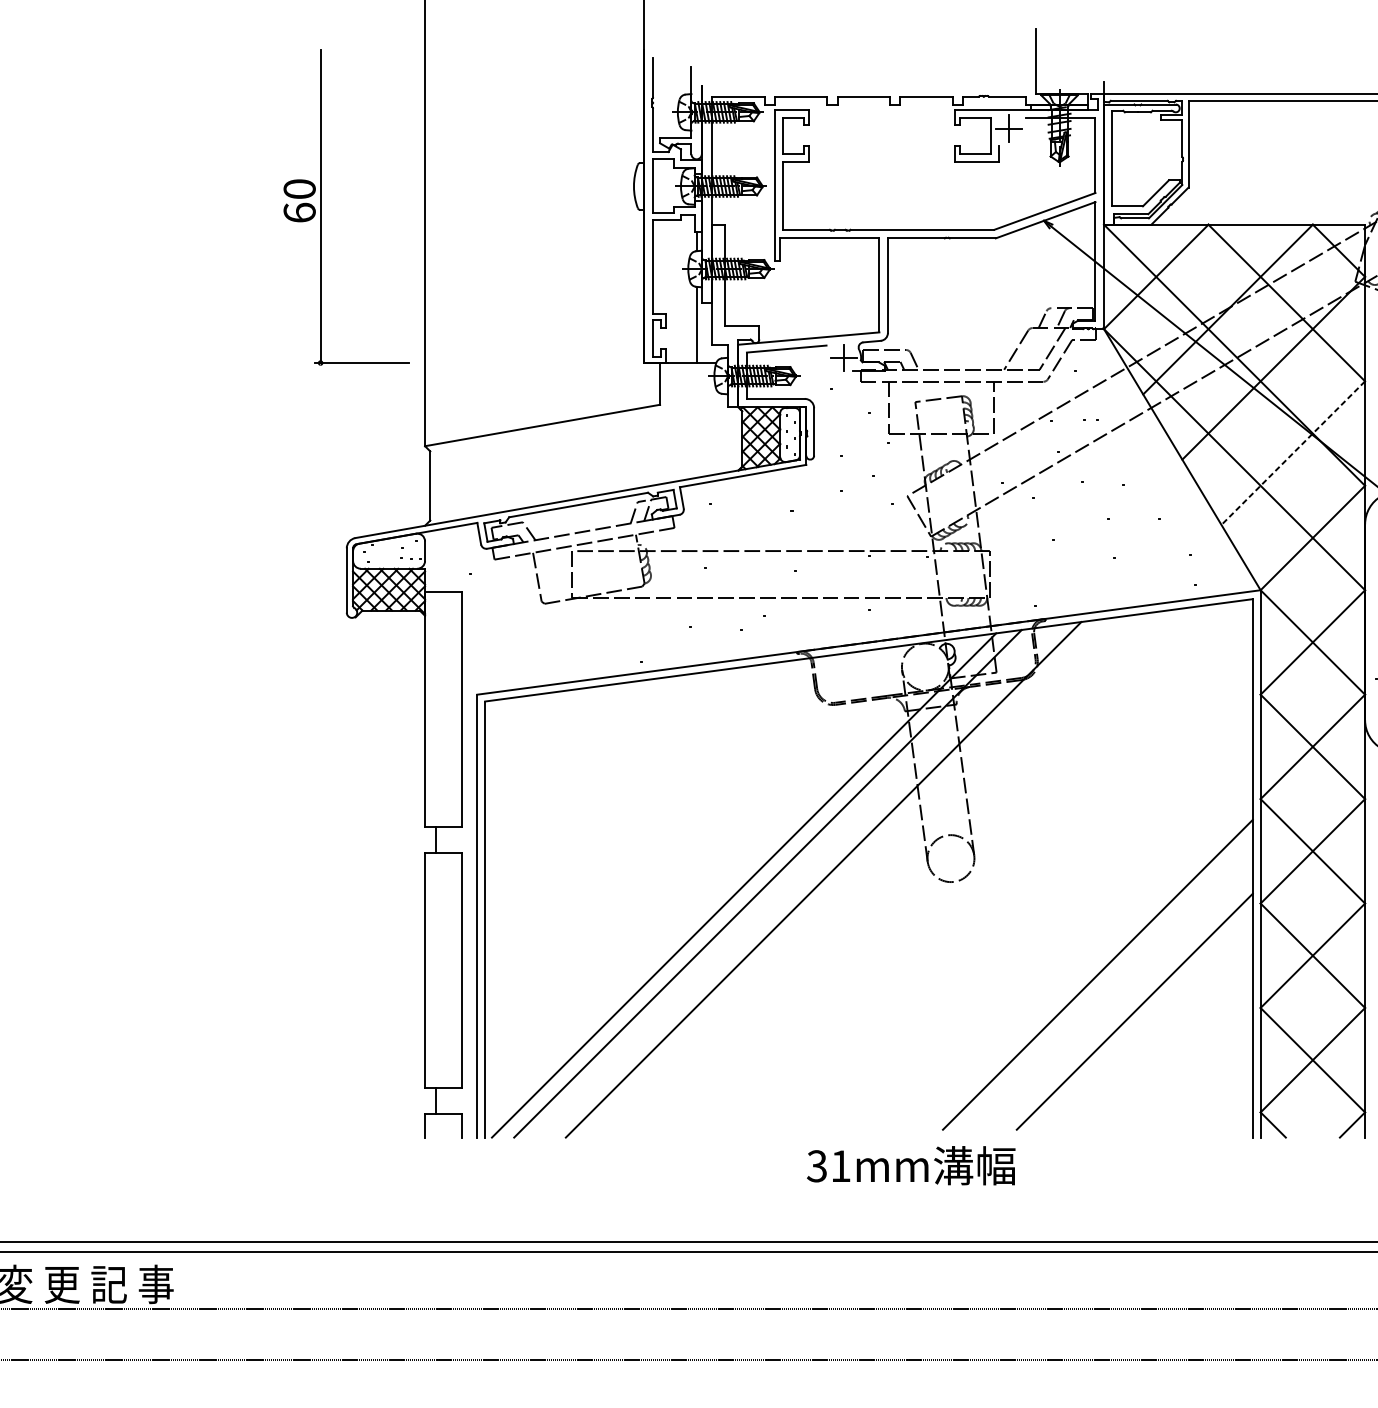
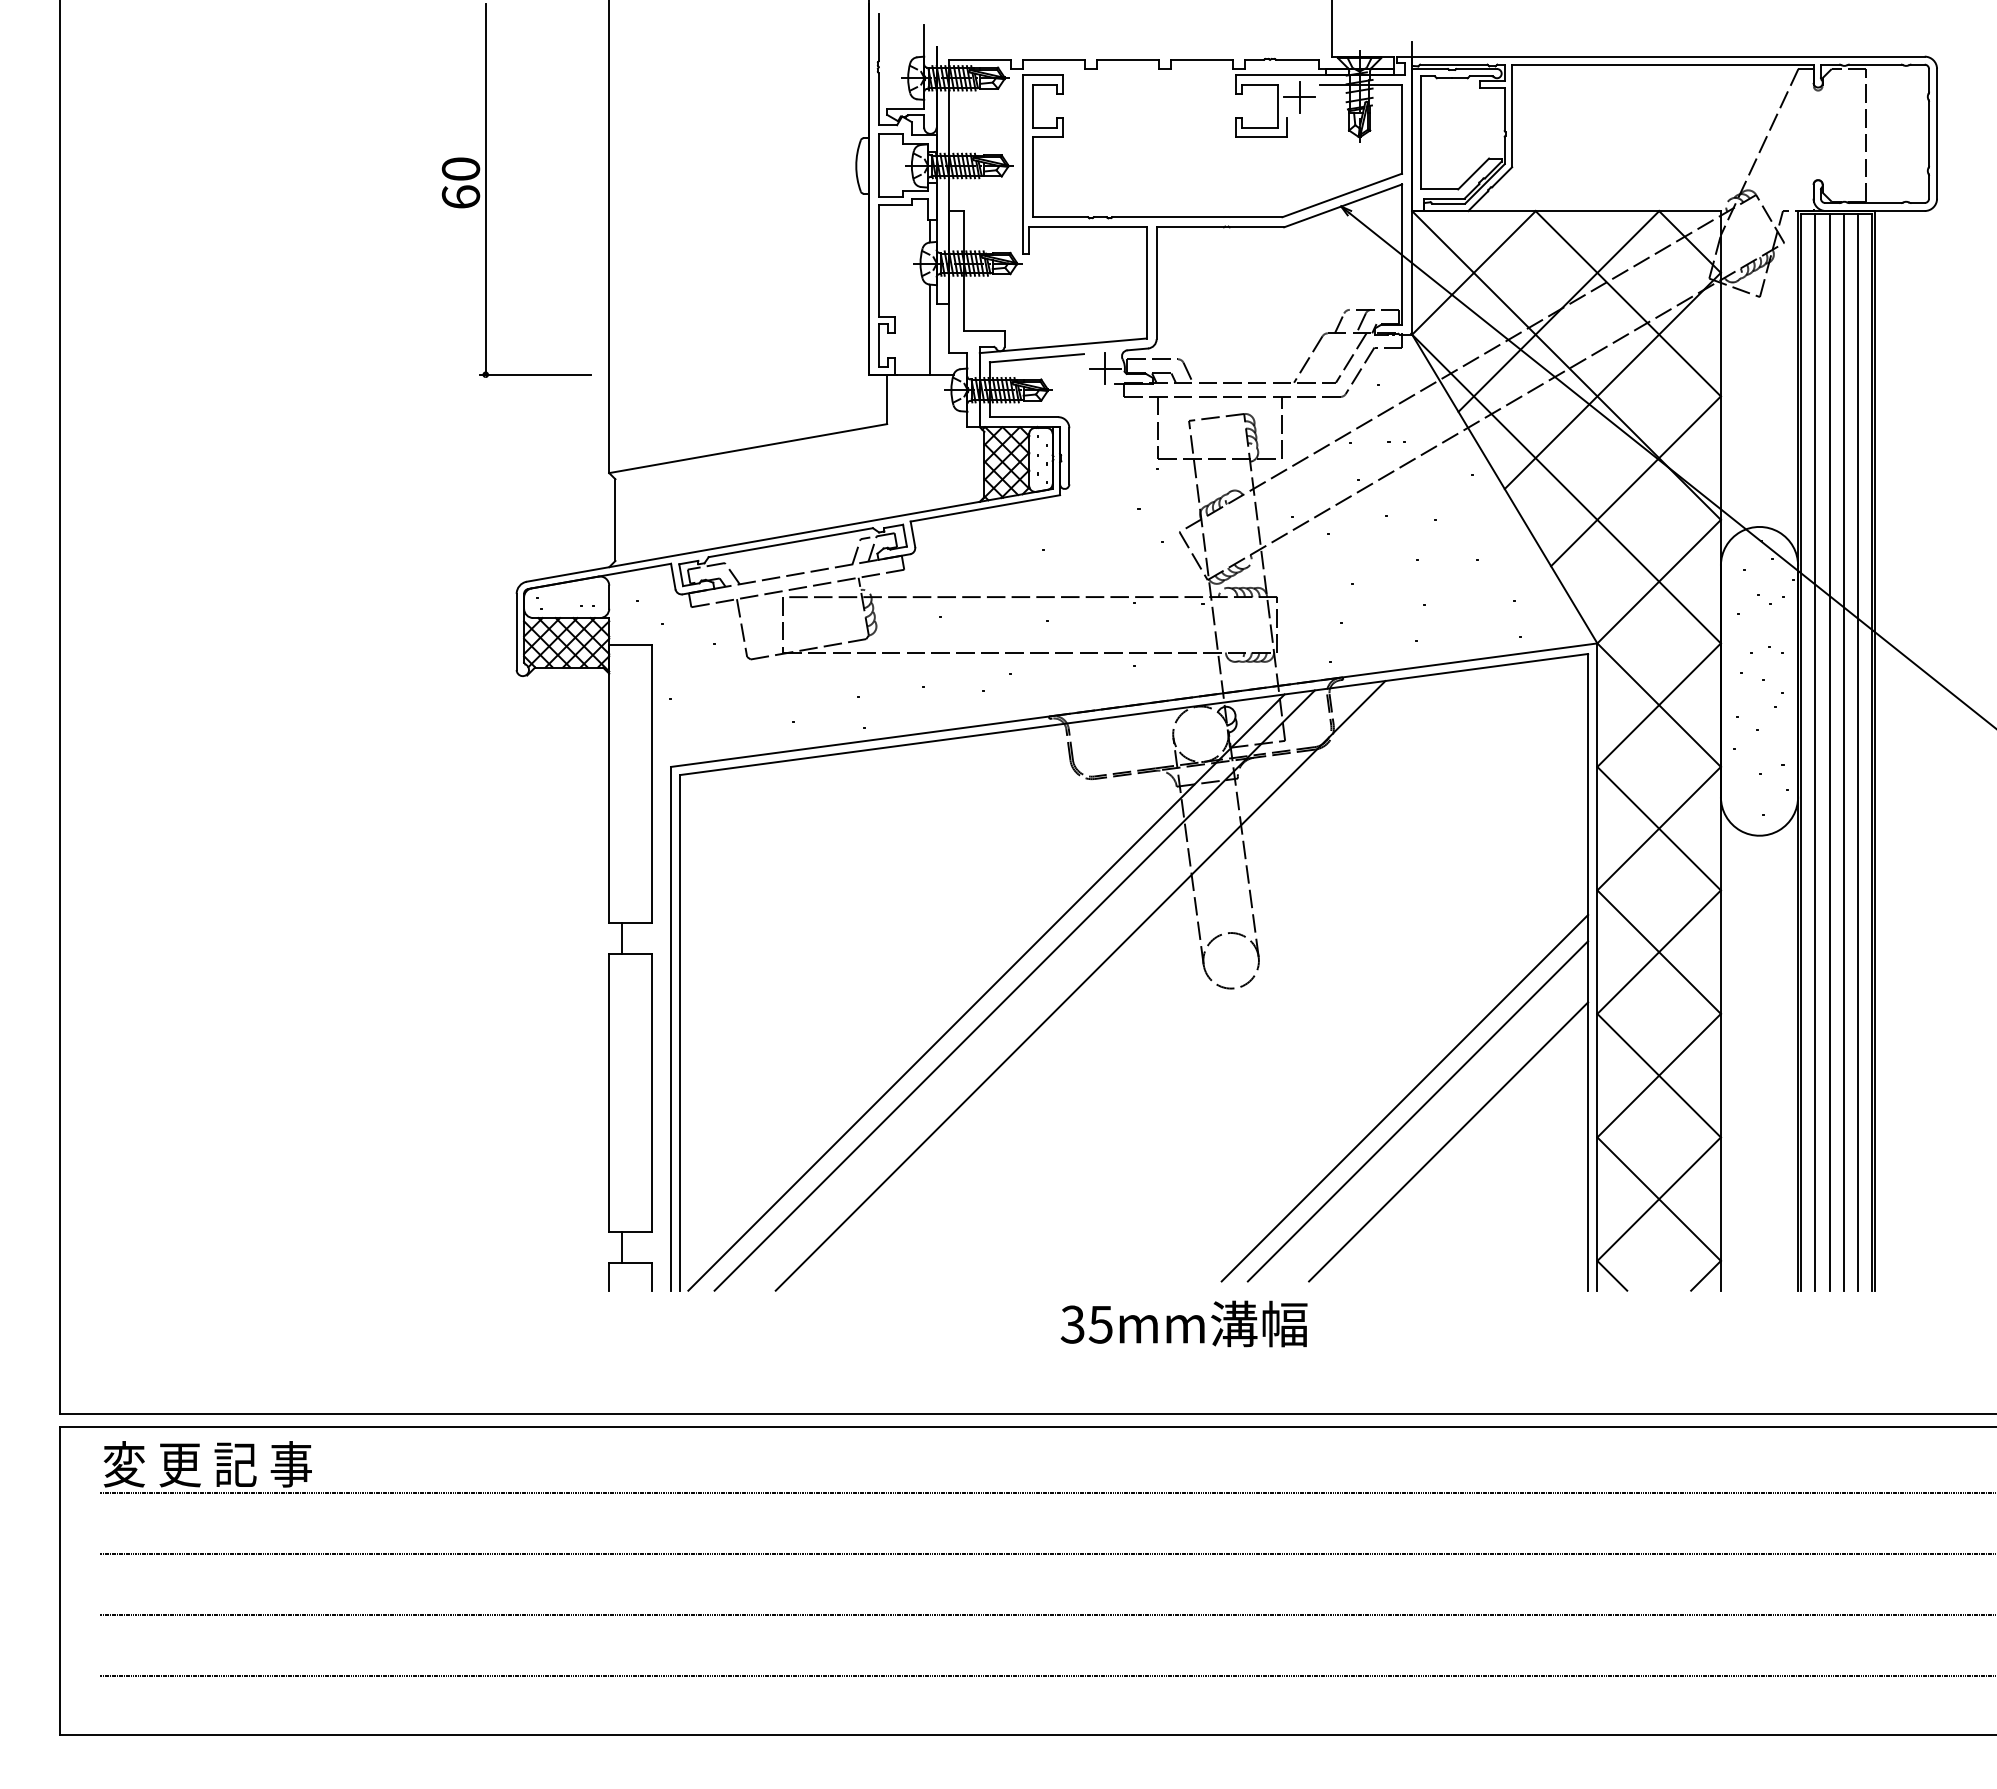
line: (1292, 453) -> (1635, 481), dashed -> solid
line: (1108, 986) -> (1417, 1111), added
text: (840, 1166) -> (1100, 1324), 31mm -> 35mm

